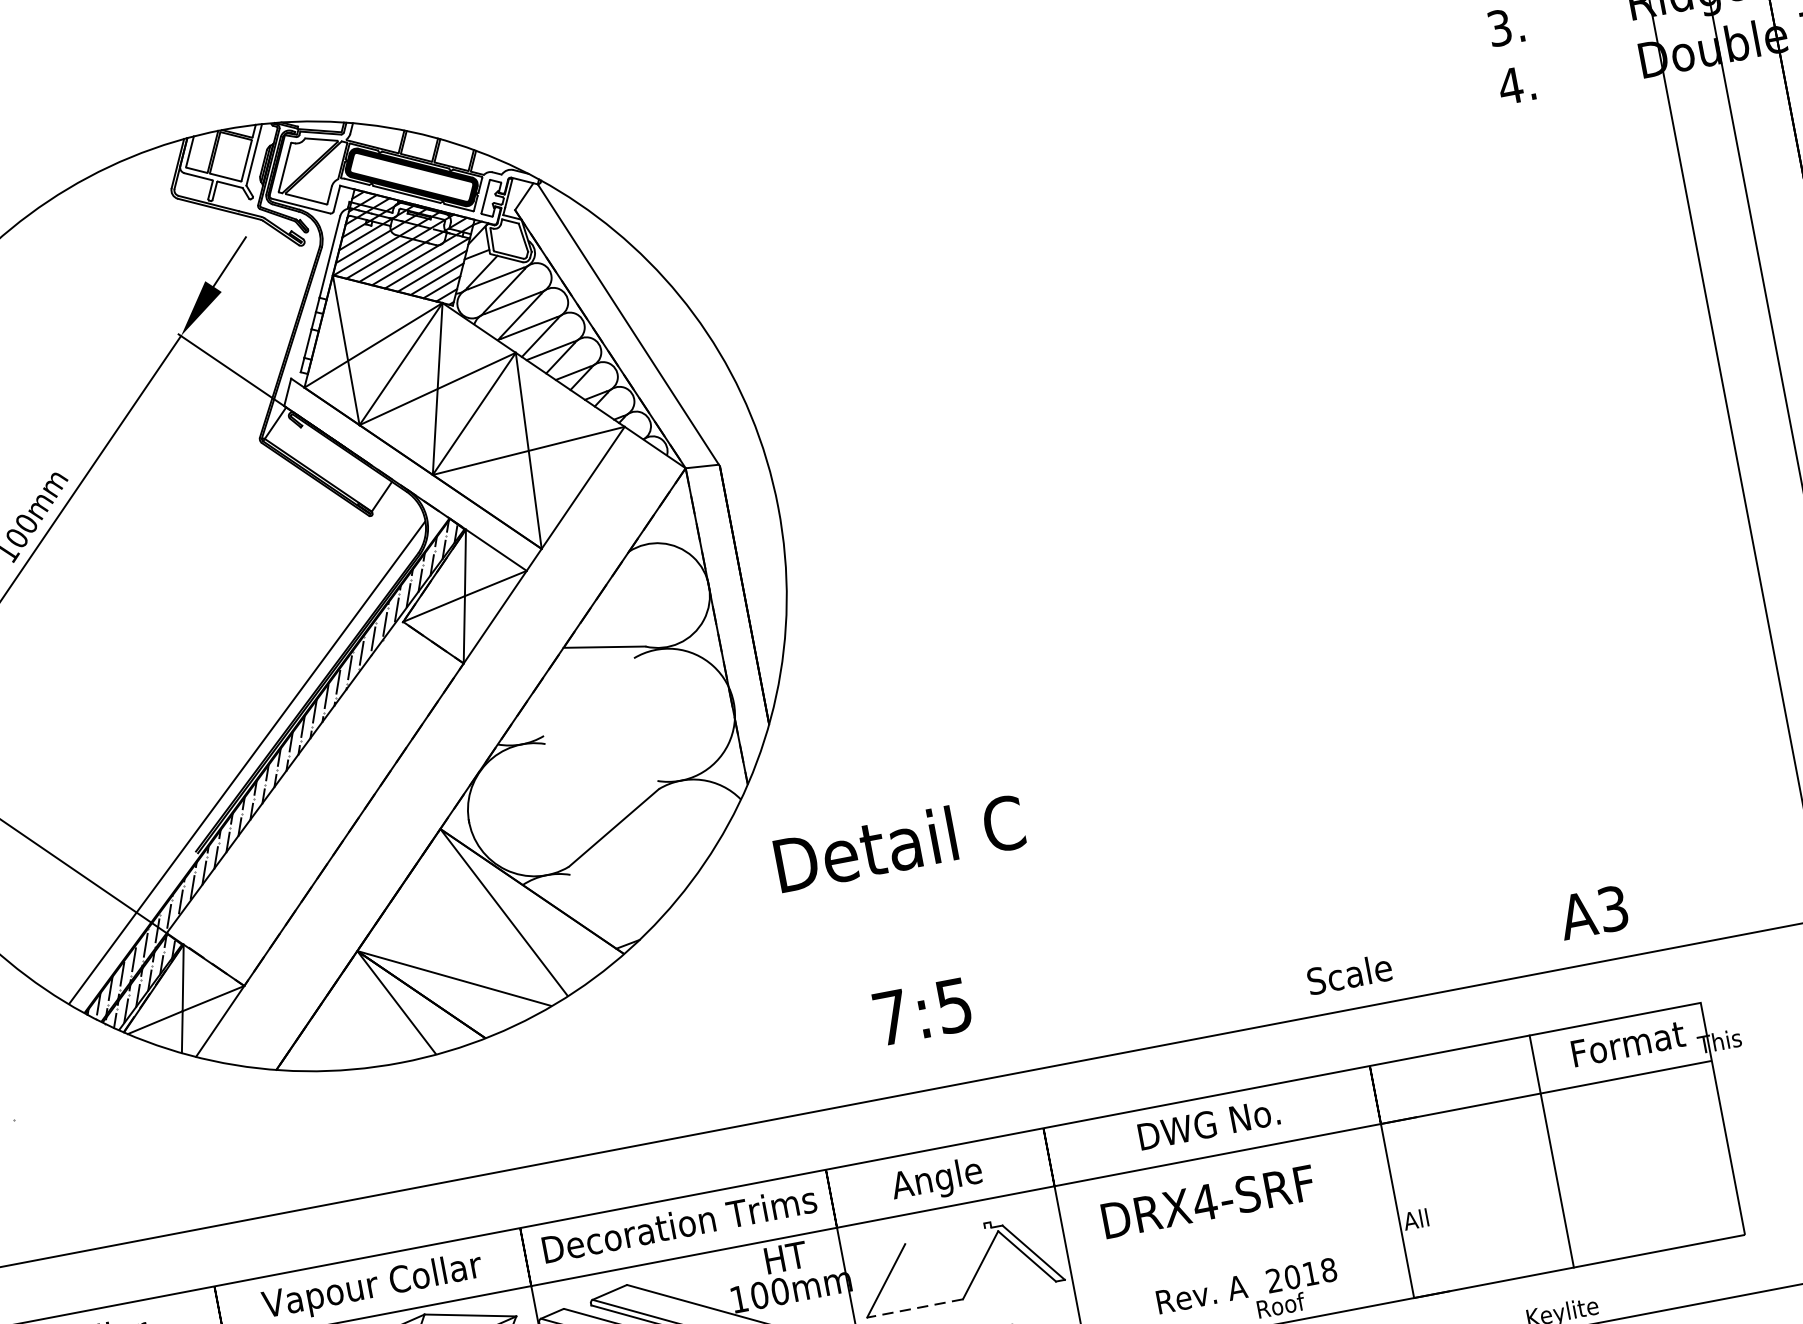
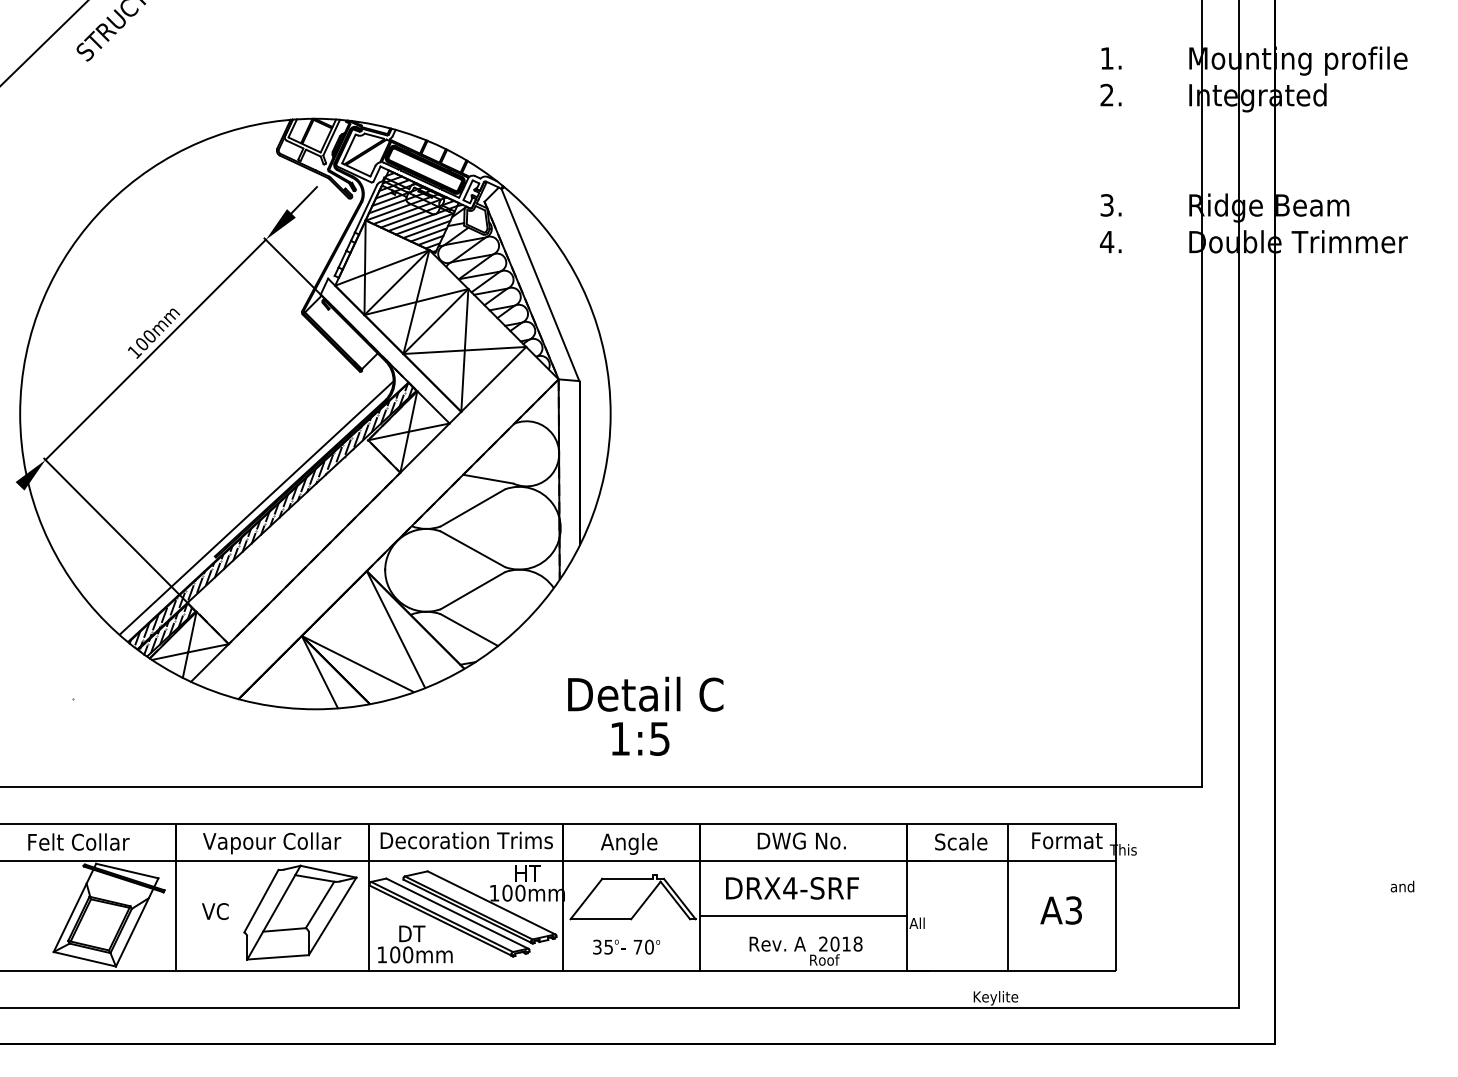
line: (588, 696) -> (472, 507), added
line: (600, 763) -> (472, 549), added
text: (899, 841) -> (645, 693), moved
line: (620, 891) -> (469, 630), added
text: (1592, 912) -> (1060, 910), moved
text: (1349, 973) -> (961, 841), moved
text: (890, 1017) -> (619, 738), 7:5 -> 1:5
line: (944, 1236) -> (627, 878), added
line: (1234, 1241) -> (803, 915), added
line: (914, 1308) -> (600, 919), dashed -> solid

